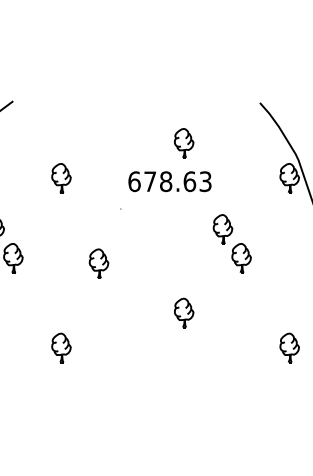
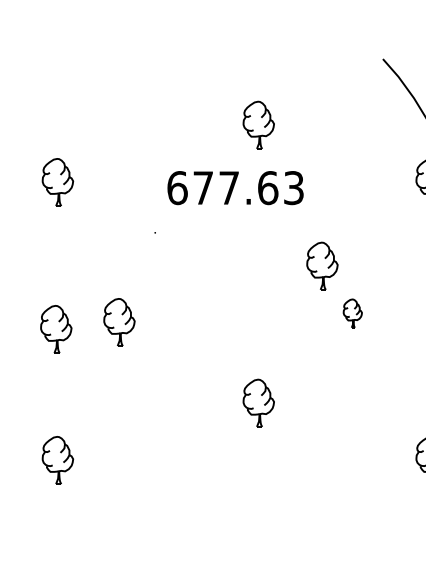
text: (166, 181) -> (229, 187), 678.63 -> 677.63
part: (241, 258) -> (352, 313), size x0.6
part: (60, 267) -> (56, 328), added

